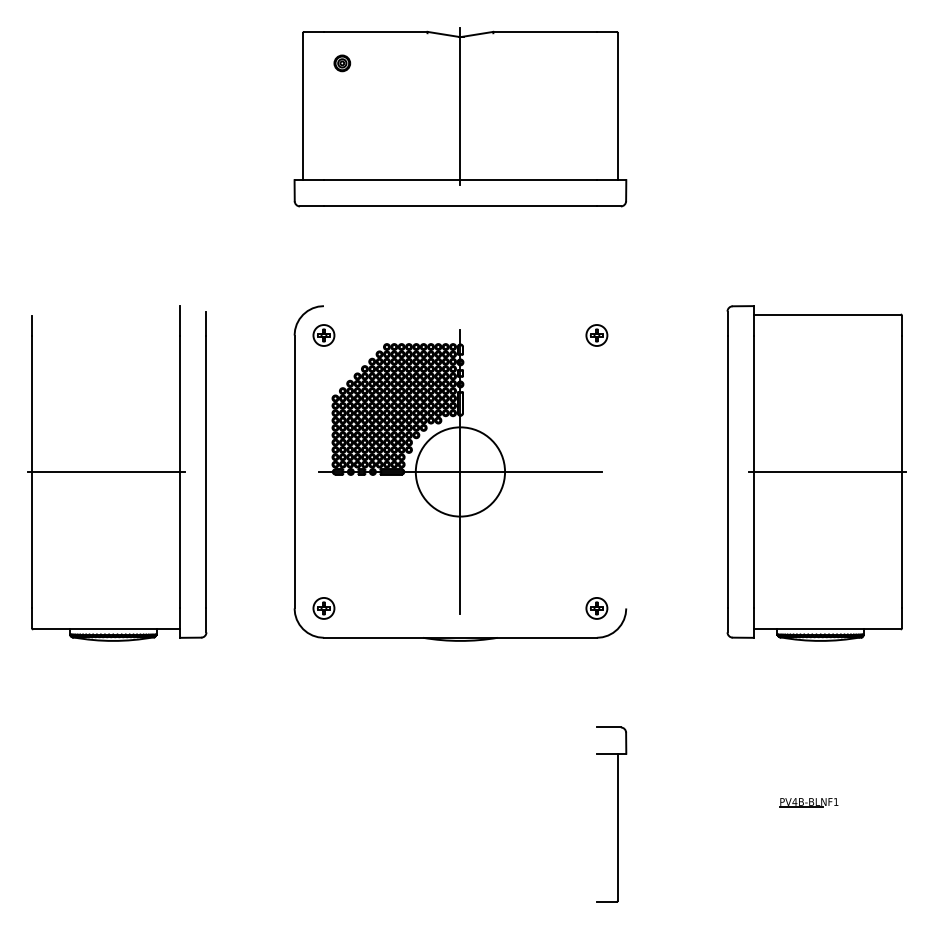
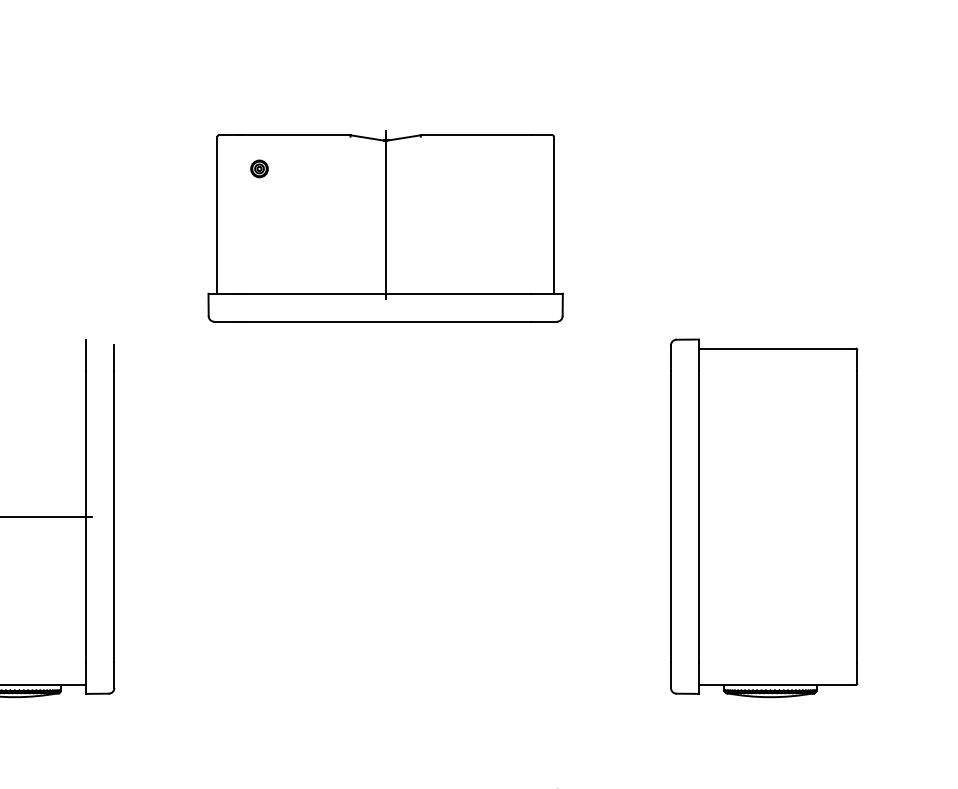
part: (460, 117) -> (385, 226), moved
line: (826, 471) -> (776, 516), removed
part: (460, 473) -> (385, 518), removed

